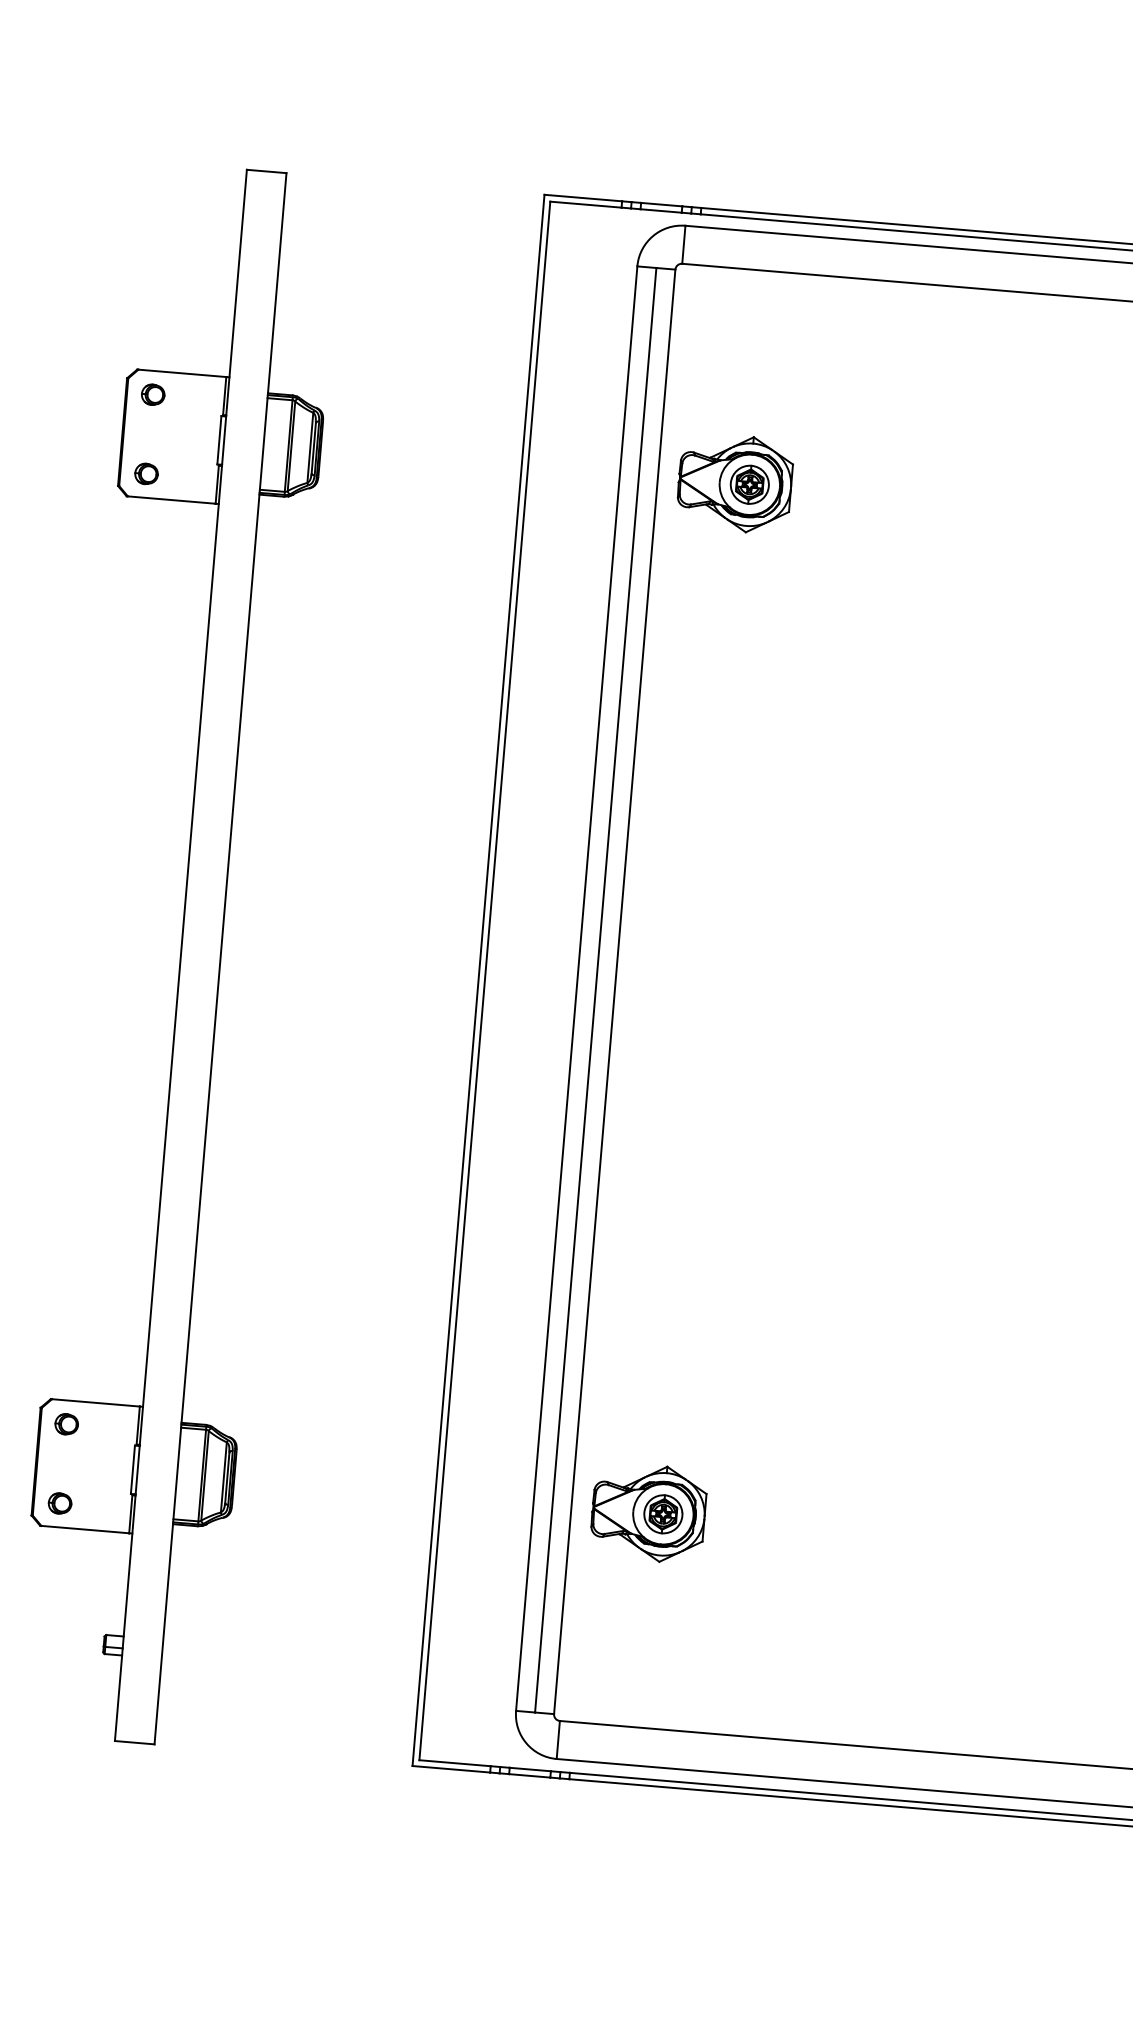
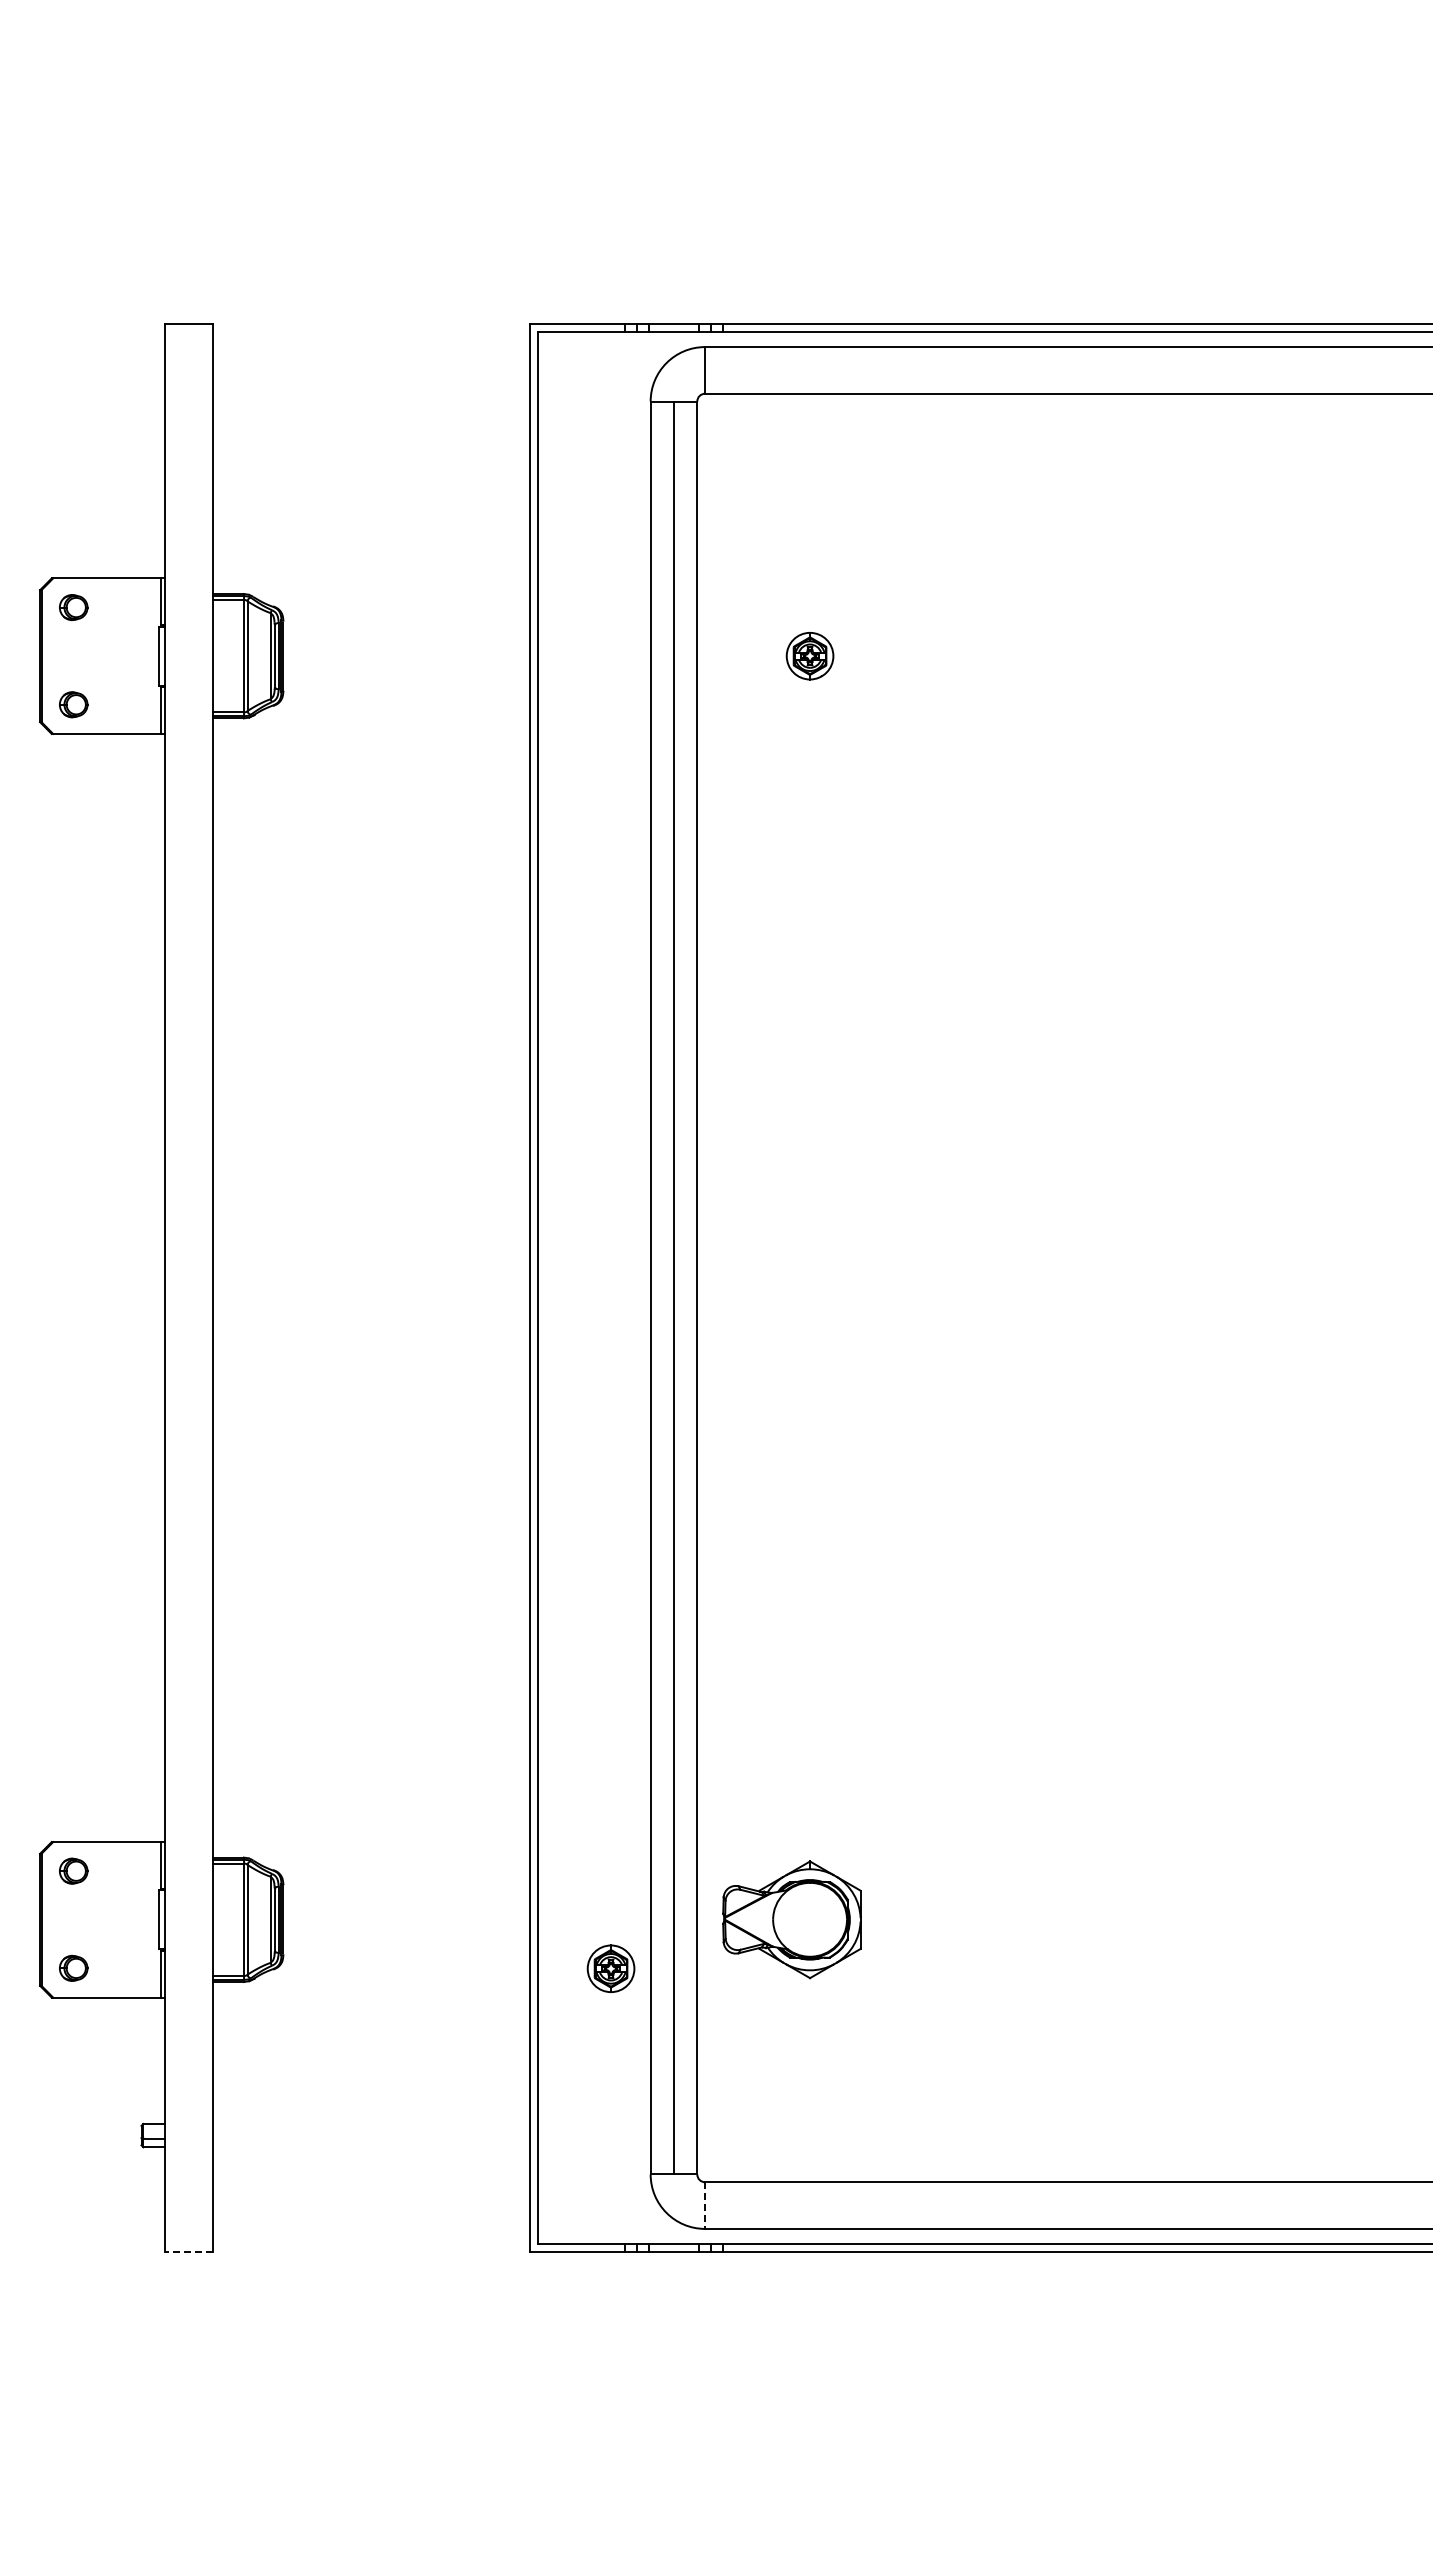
part: (734, 482) -> (791, 655), removed
part: (662, 1514) -> (610, 1968), moved
line: (558, 1740) -> (705, 2206), solid -> dashed
line: (134, 1742) -> (188, 2252), solid -> dashed

